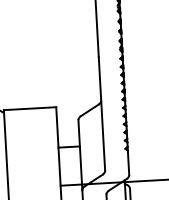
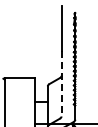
line: (101, 113) -> (61, 83), solid -> dashed

